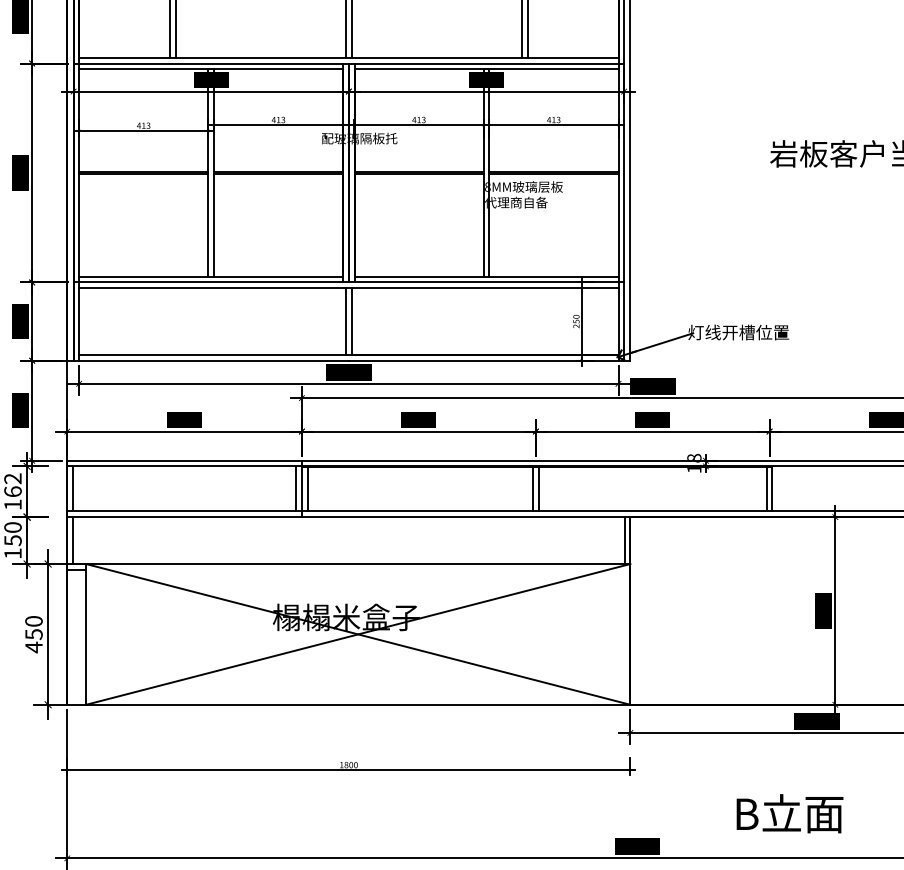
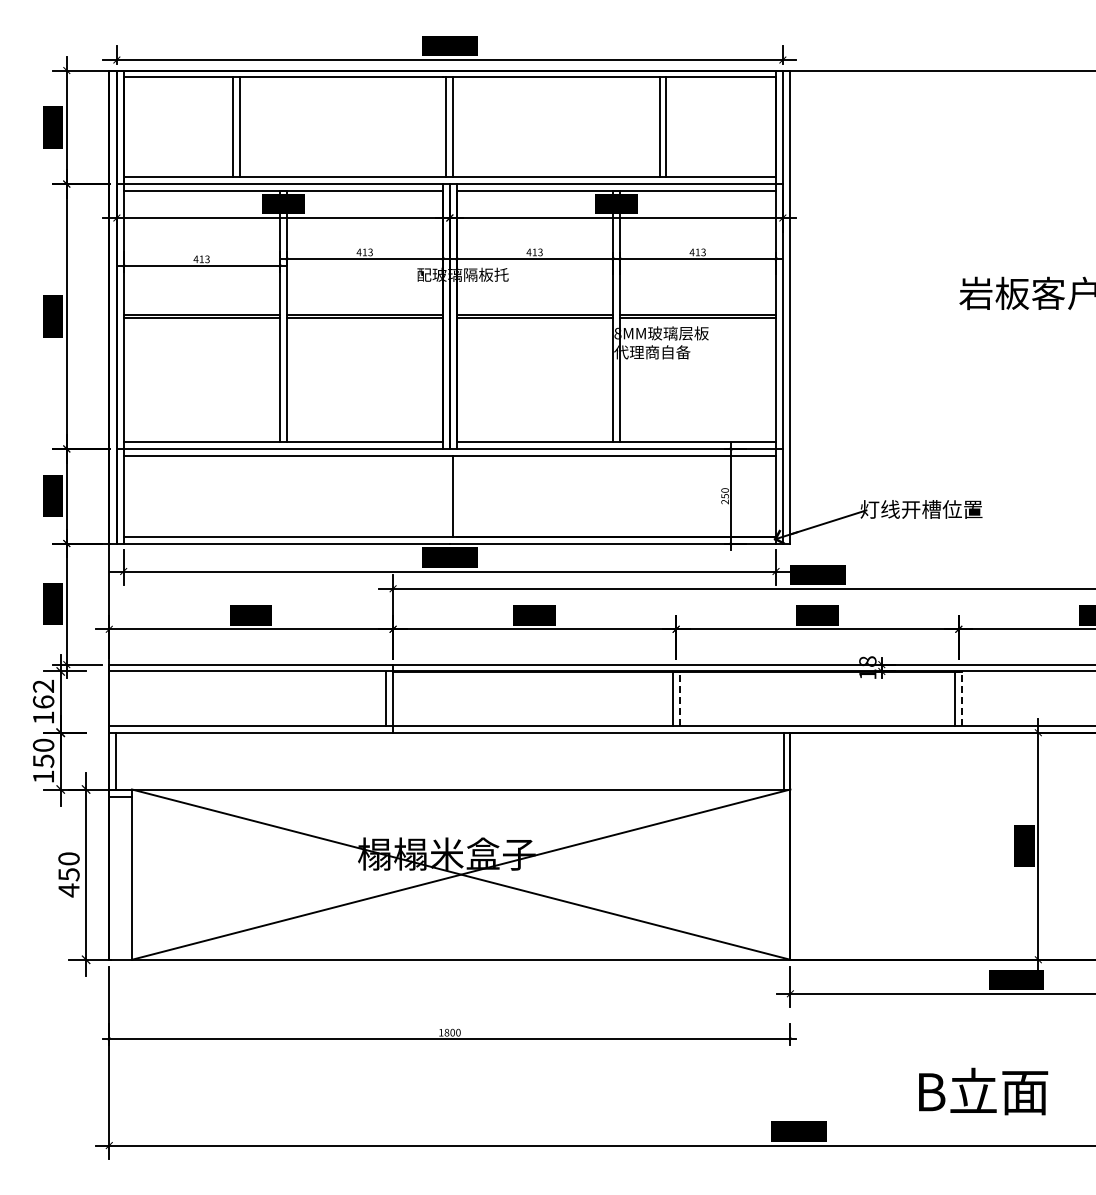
line: (346, 320) -> (446, 495), removed
line: (73, 488) -> (116, 698), removed
line: (307, 488) -> (399, 698), removed
line: (538, 489) -> (679, 699), solid -> dashed
line: (772, 489) -> (962, 699), solid -> dashed

